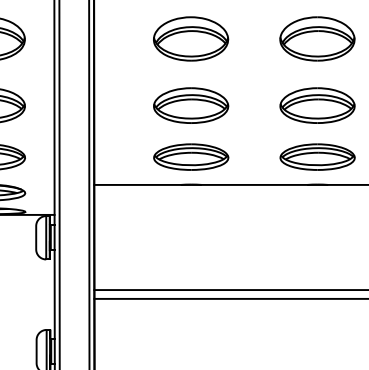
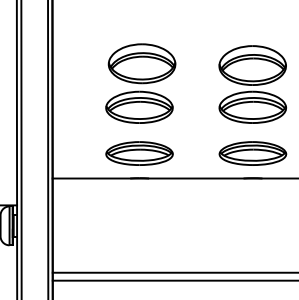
part: (191, 38) -> (142, 63), moved
part: (317, 38) -> (252, 65), moved

